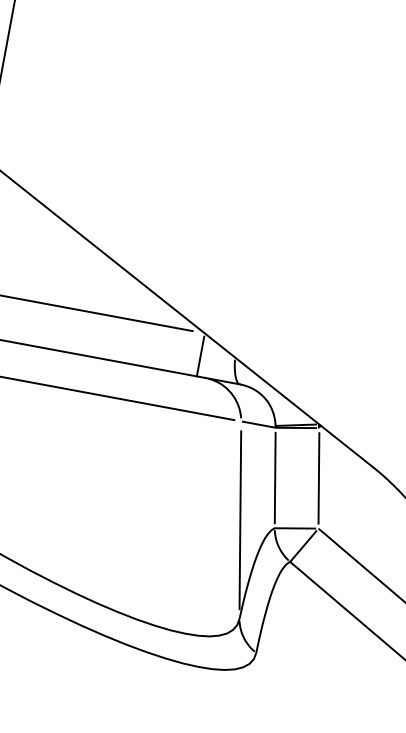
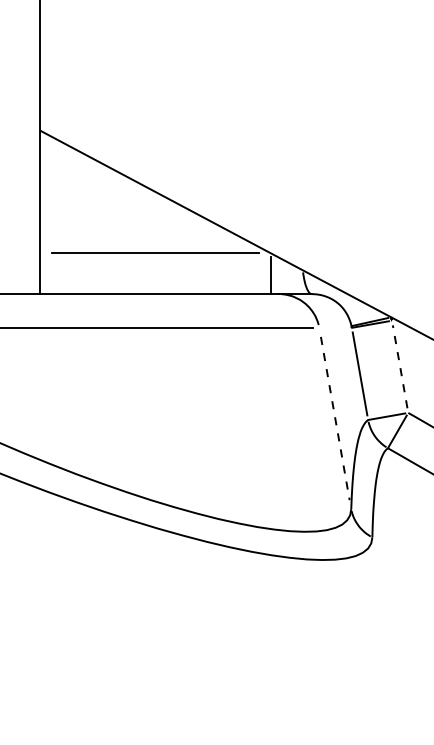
line: (258, 424) -> (335, 327), removed
line: (319, 478) -> (400, 366), solid -> dashed
line: (240, 520) -> (335, 418), solid -> dashed

